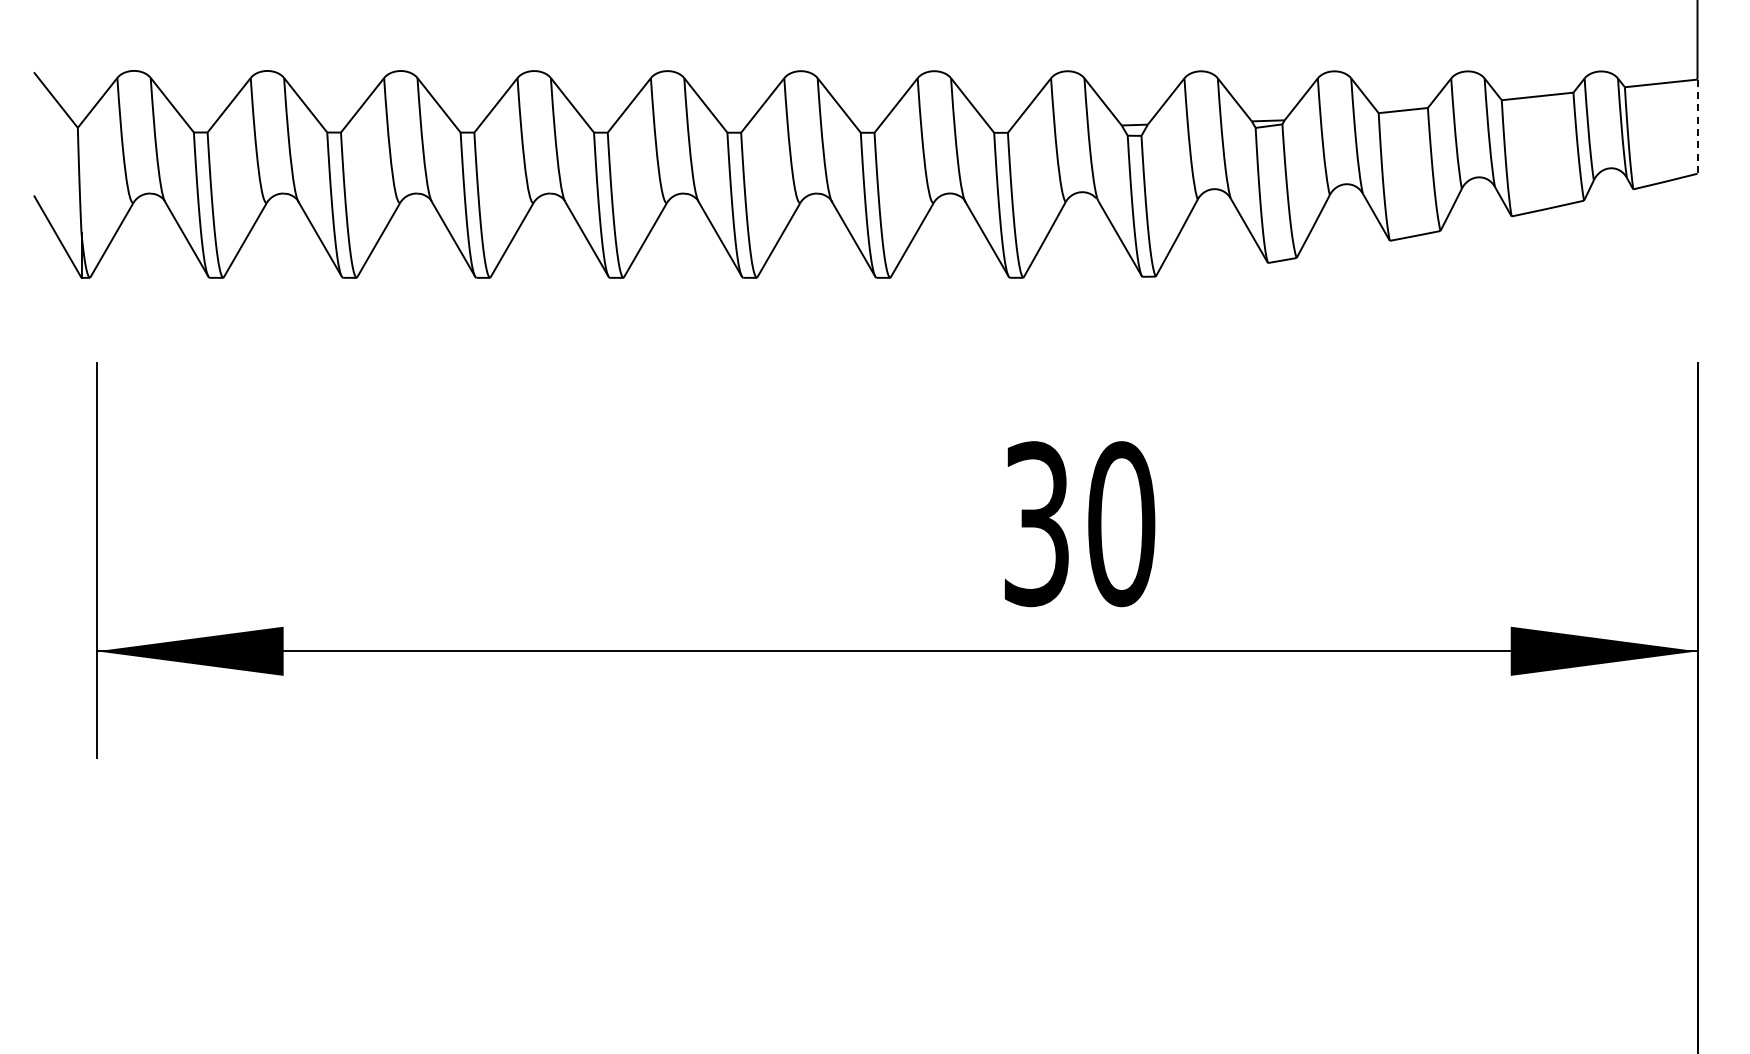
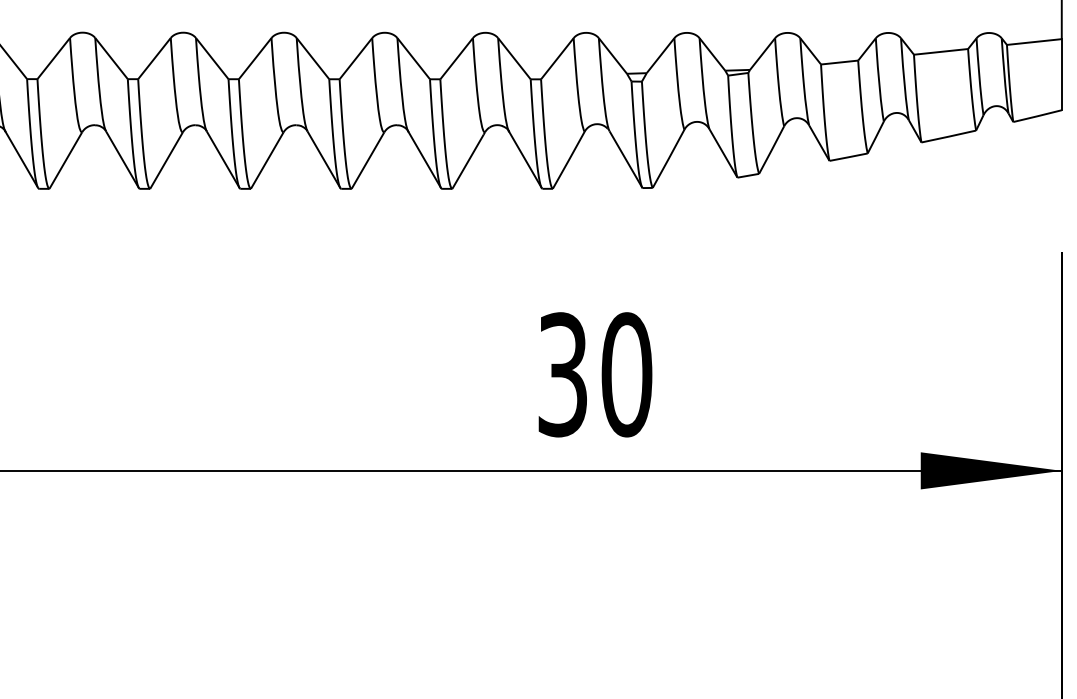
line: (1697, 127) -> (1061, 75), dashed -> solid

